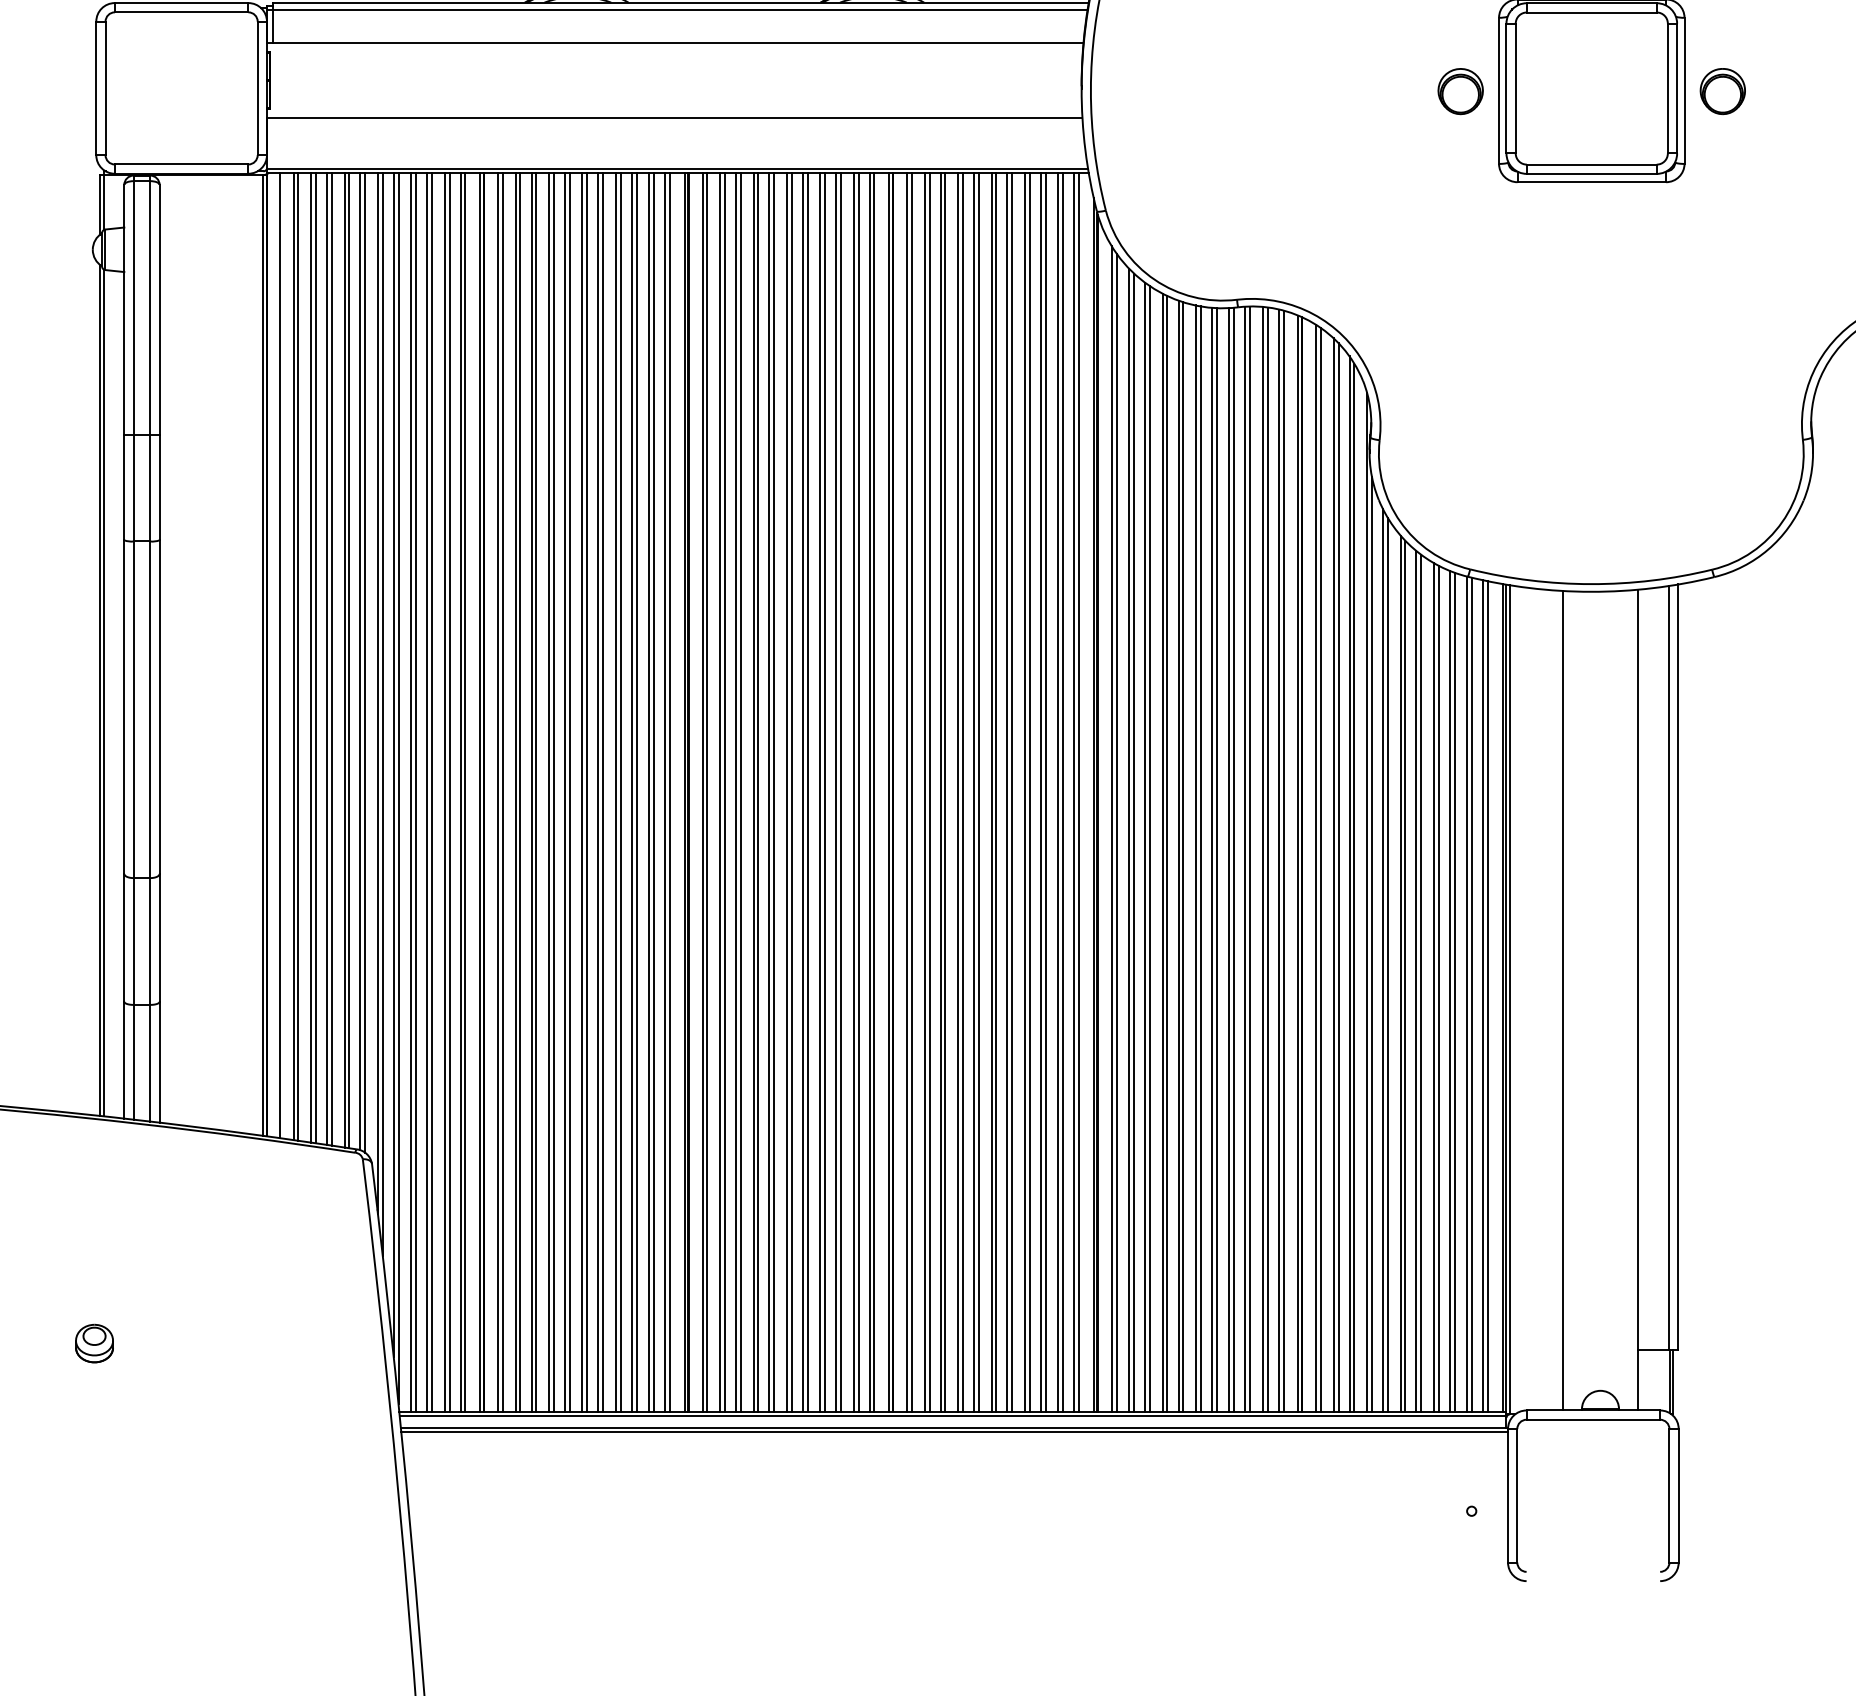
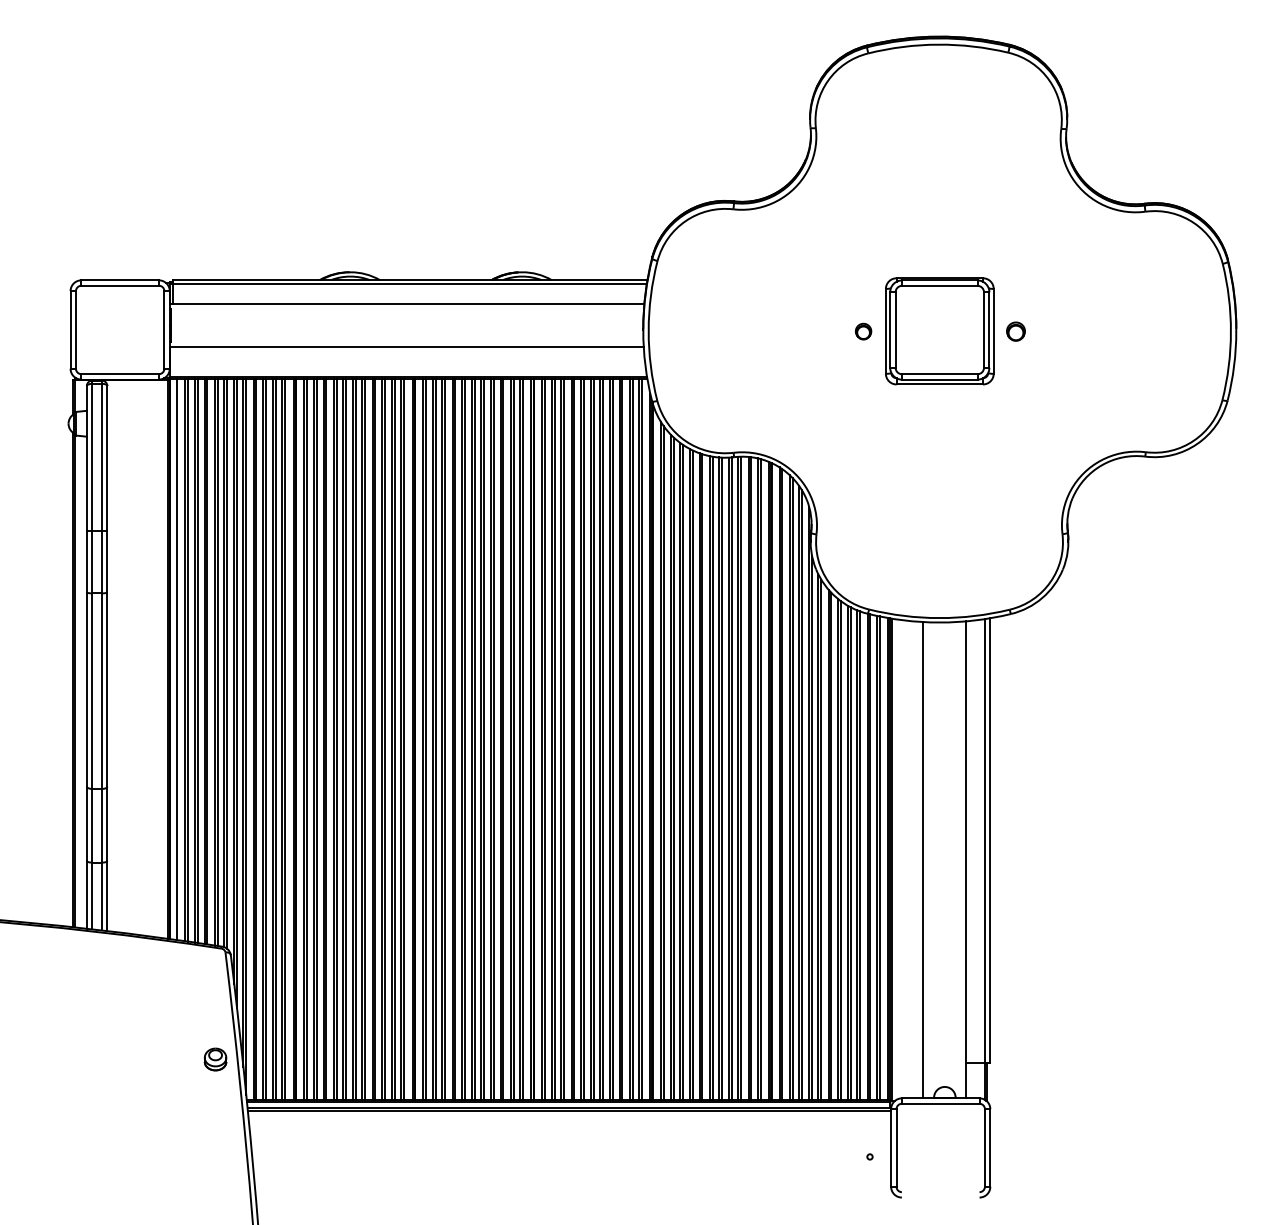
part: (1460, 91) -> (863, 331), size x0.6
part: (1722, 91) -> (1015, 331), size x0.7
part: (94, 1343) -> (215, 1059), moved

